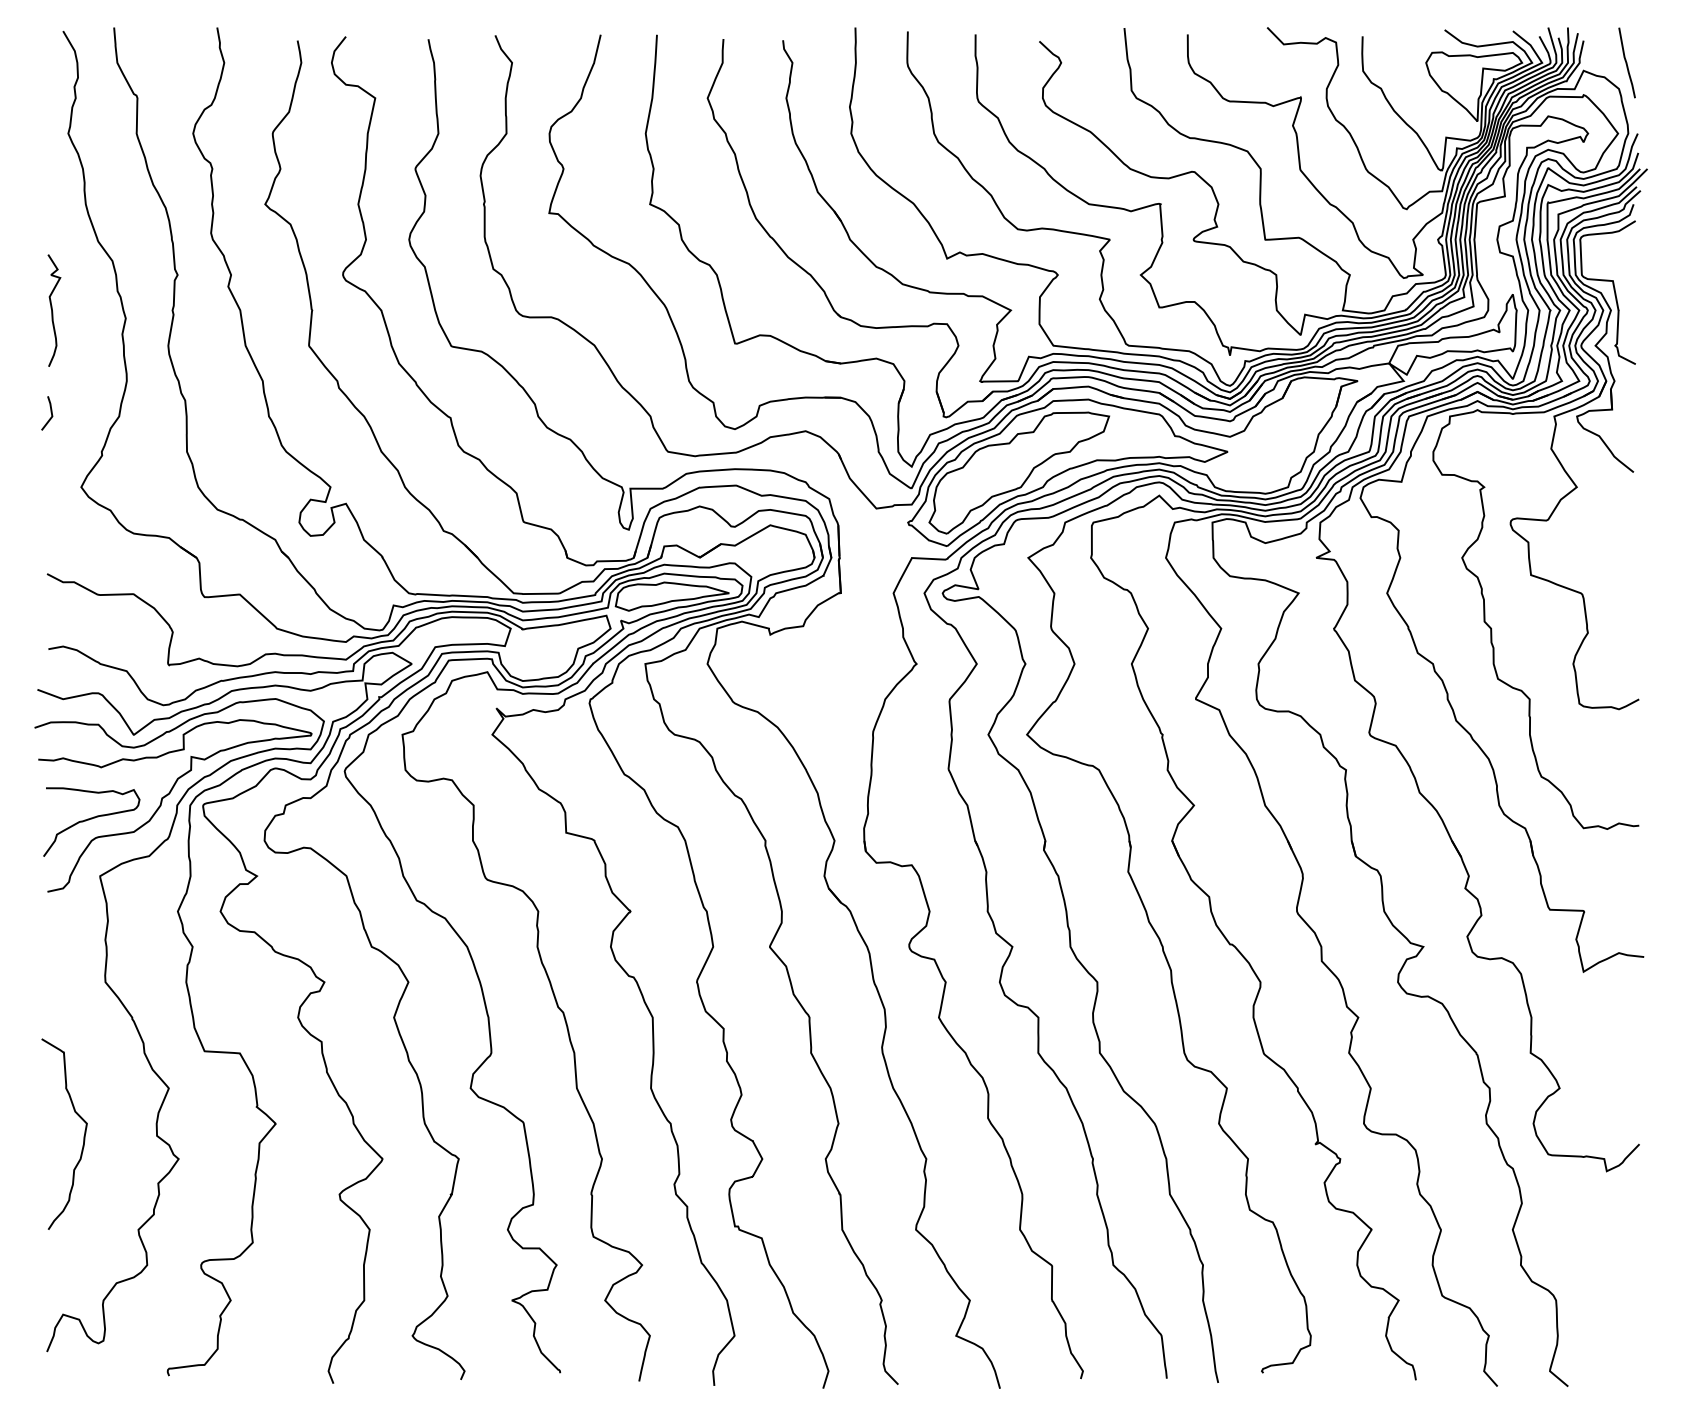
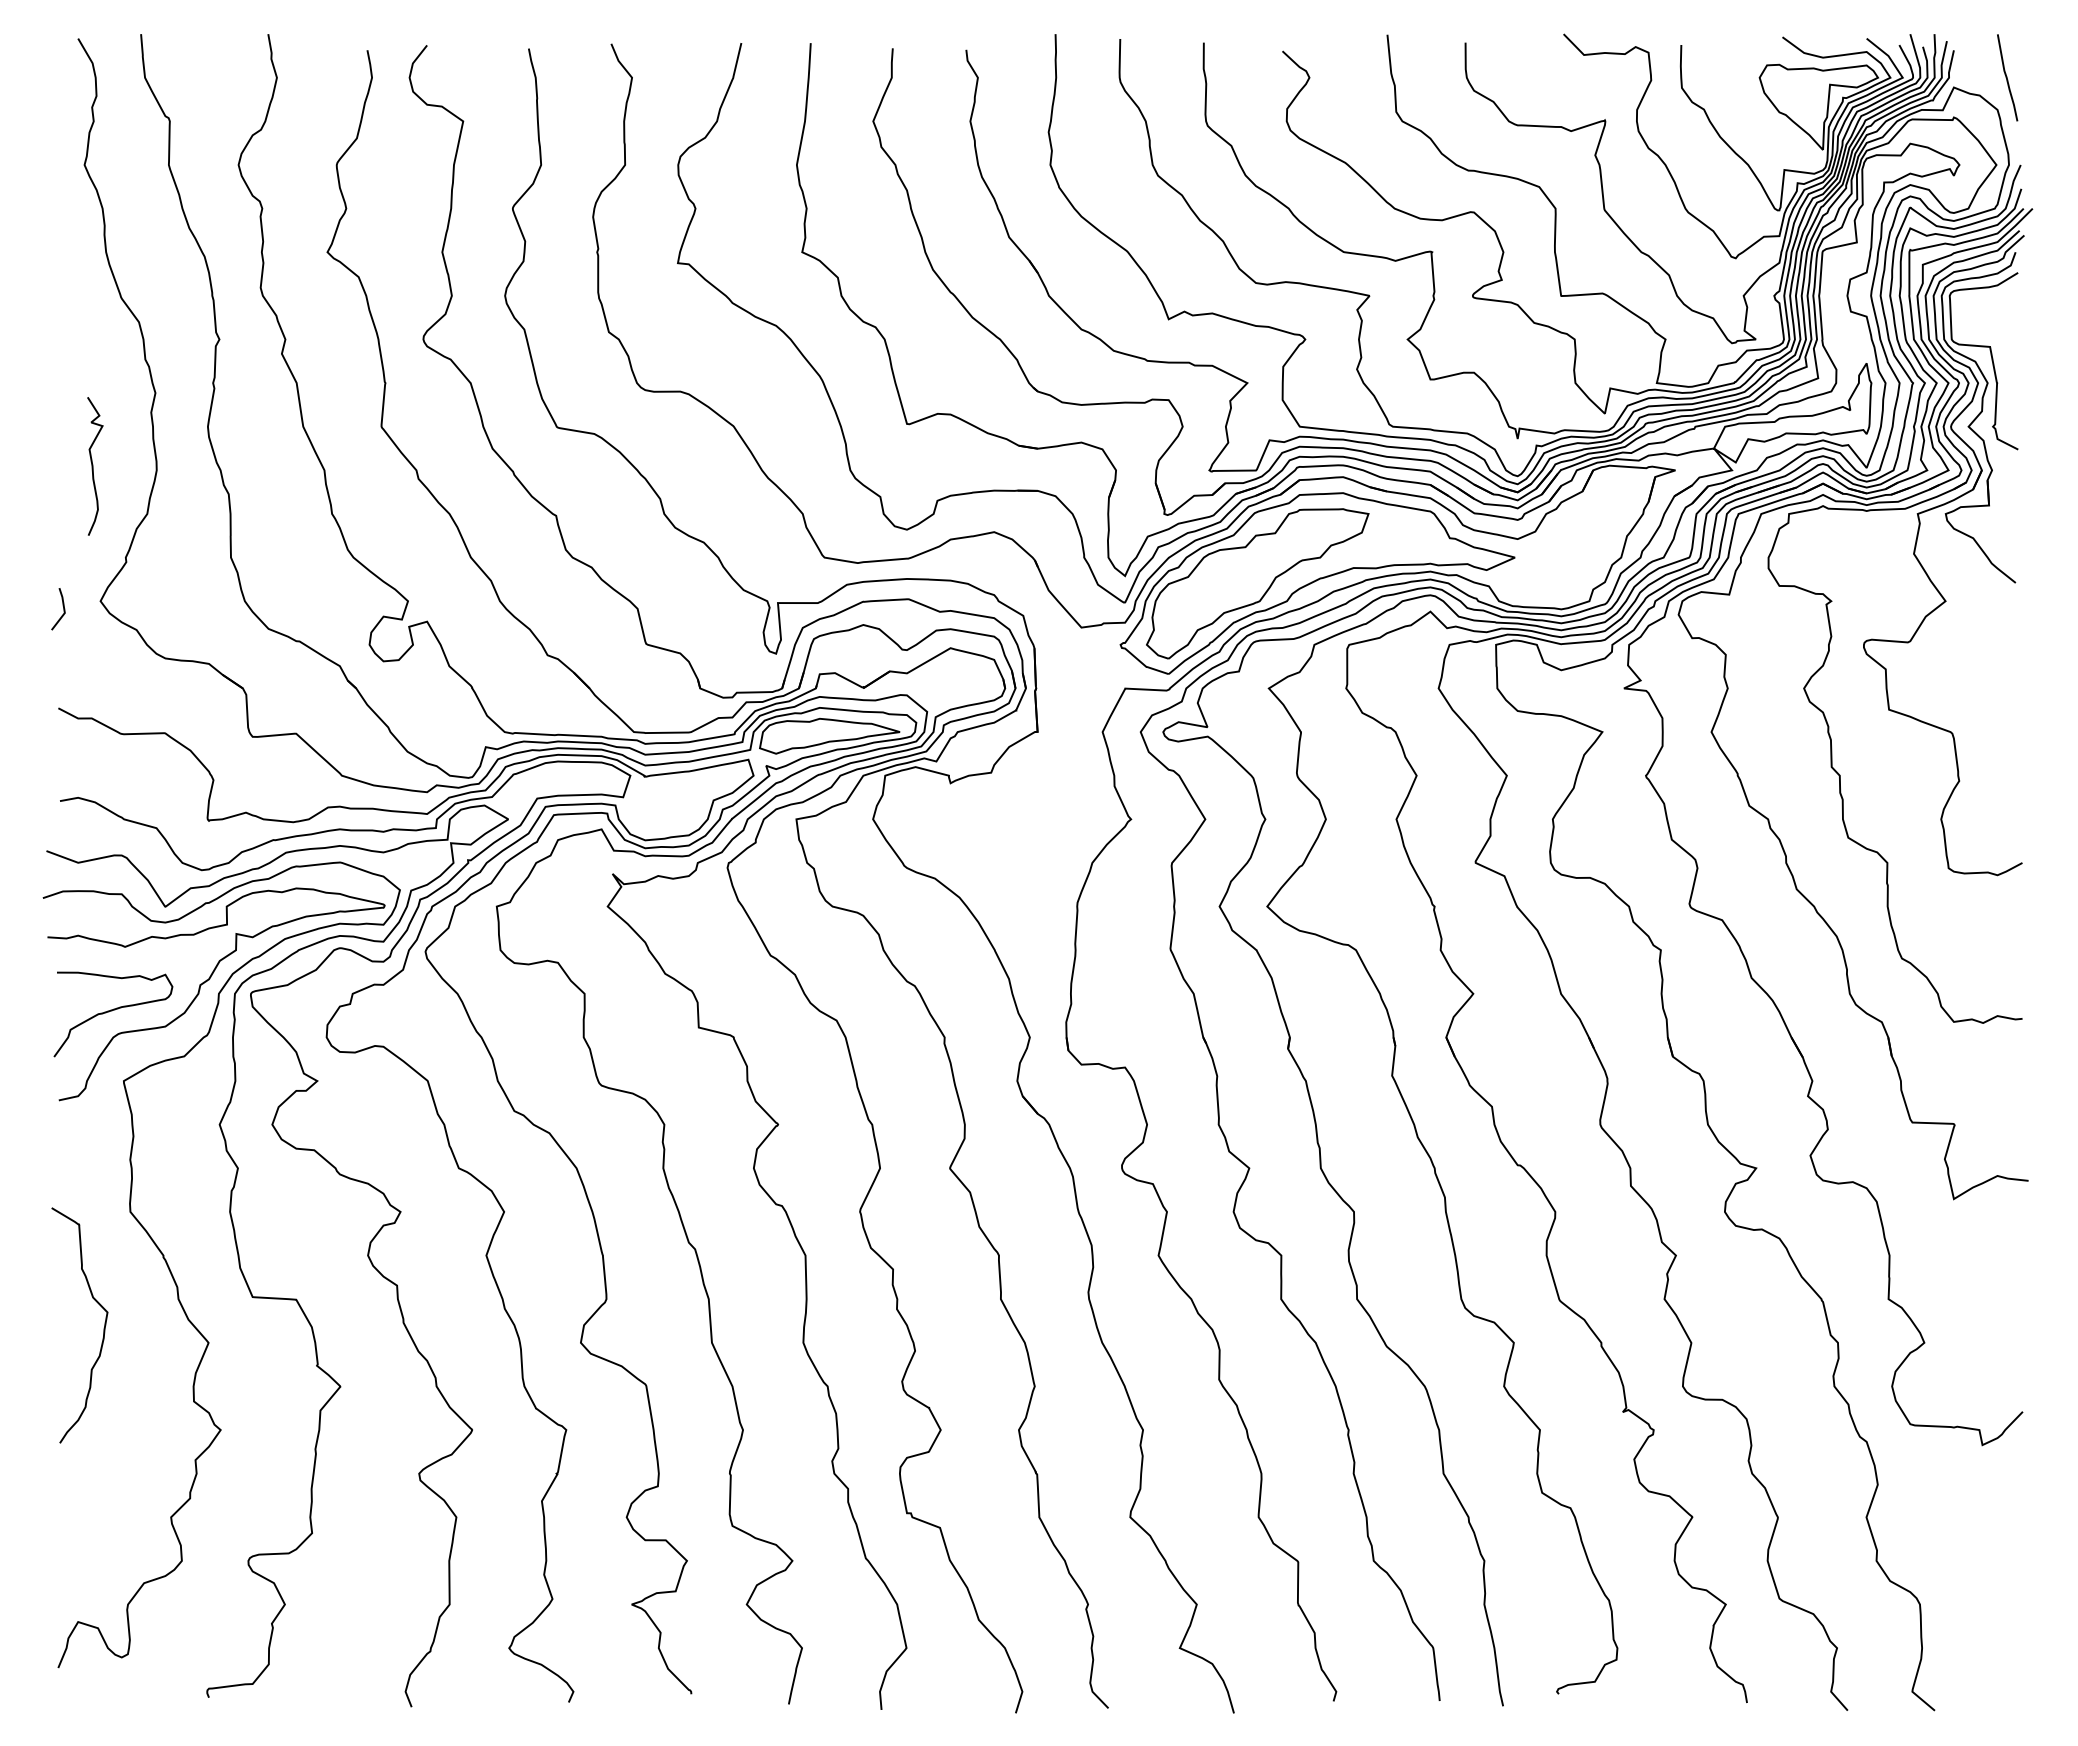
curve: (52, 310) -> (93, 466), moved
line: (51, 413) -> (63, 609), moved
curve: (83, 1136) -> (103, 1328), moved

